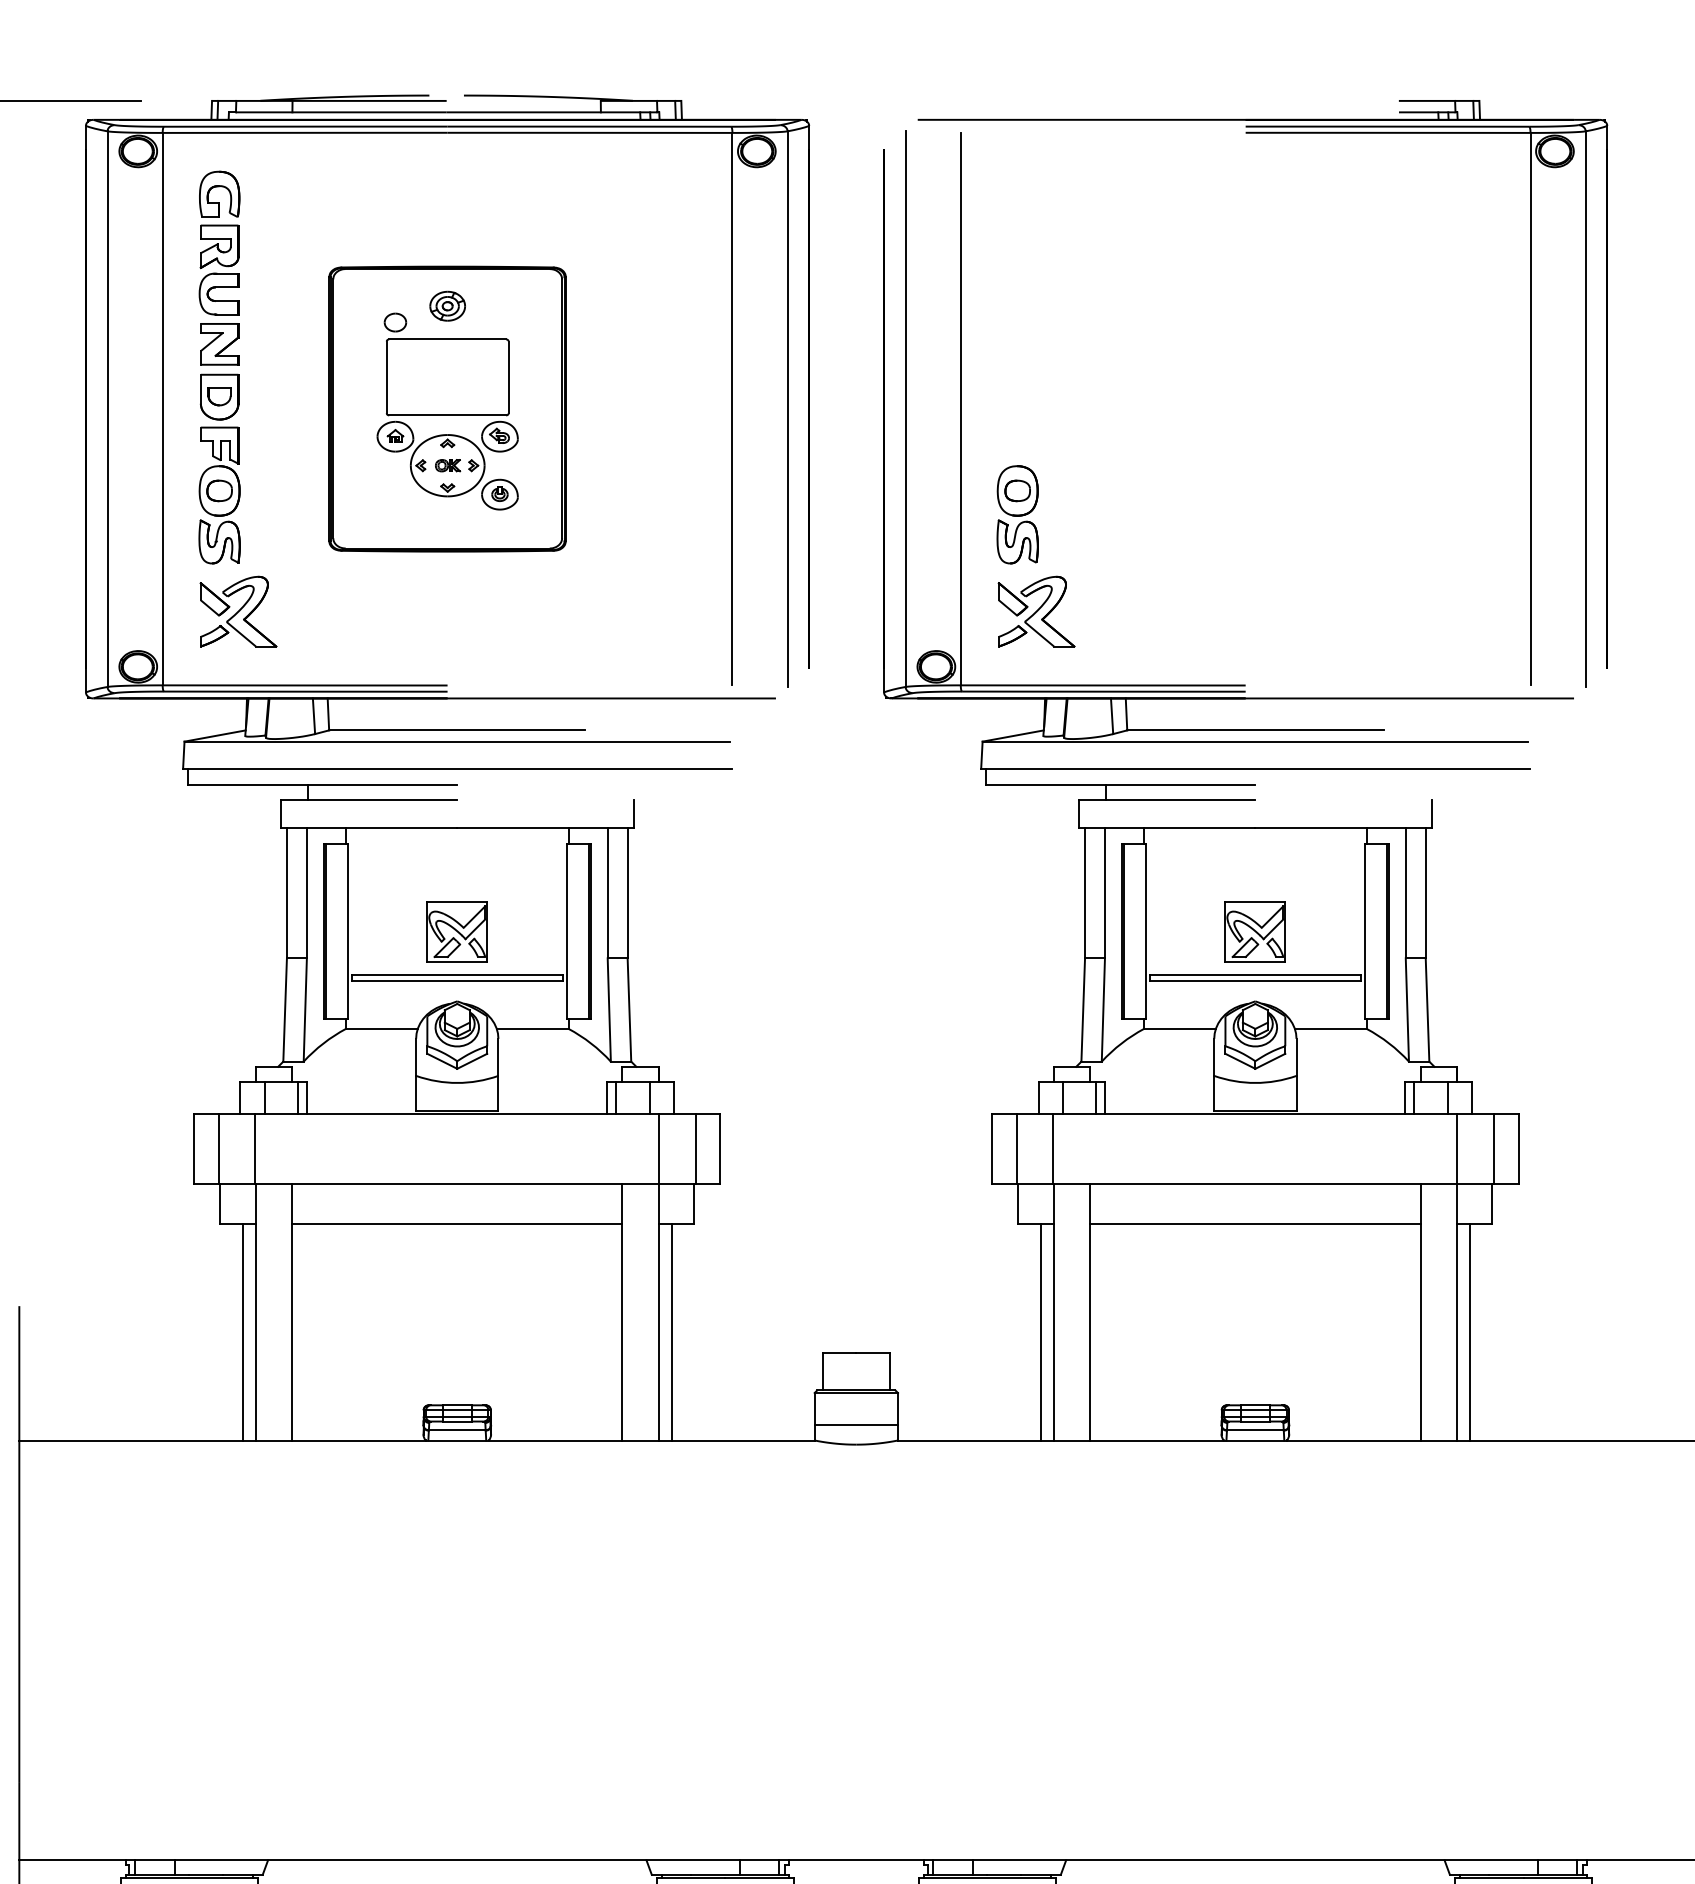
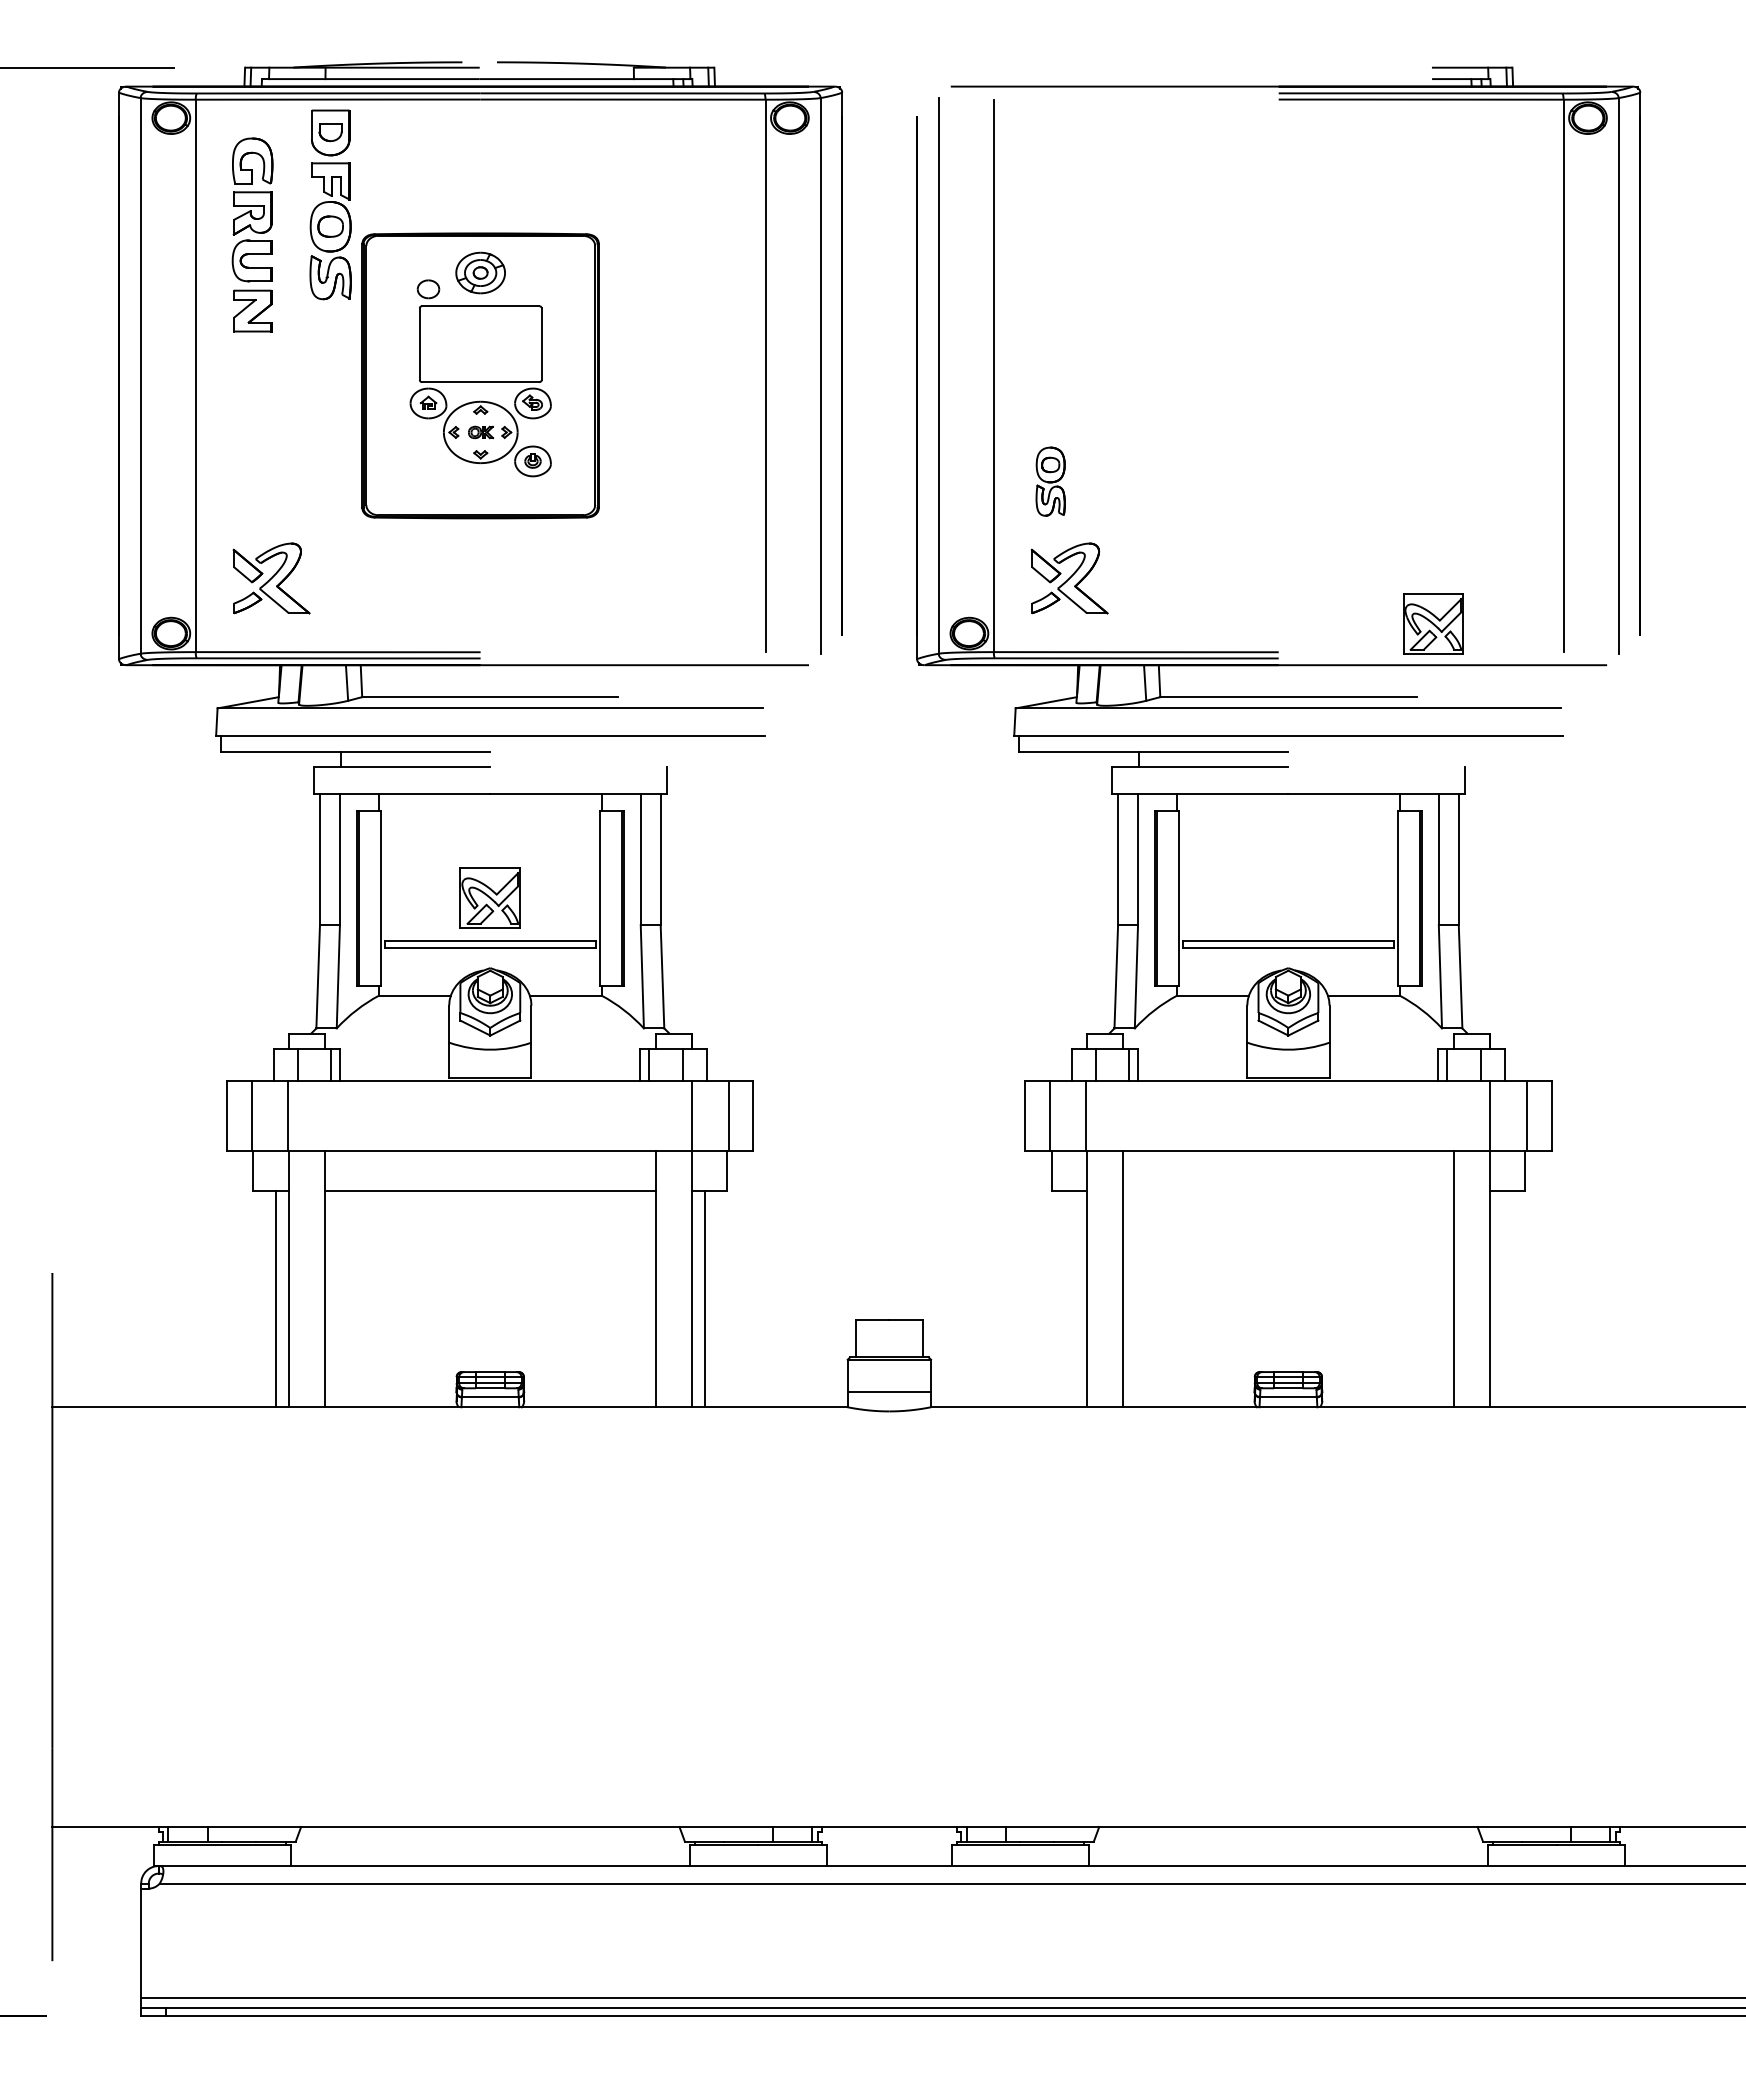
part: (447, 305) -> (480, 272), size x1.4
part: (219, 468) -> (330, 204), moved
part: (1017, 514) -> (1050, 481), size x0.7
part: (1255, 930) -> (1433, 623), moved
line: (1255, 1223) -> (1288, 1190), removed
line: (1040, 1331) -> (1073, 1298), removed
line: (1469, 1331) -> (1502, 1298), removed

